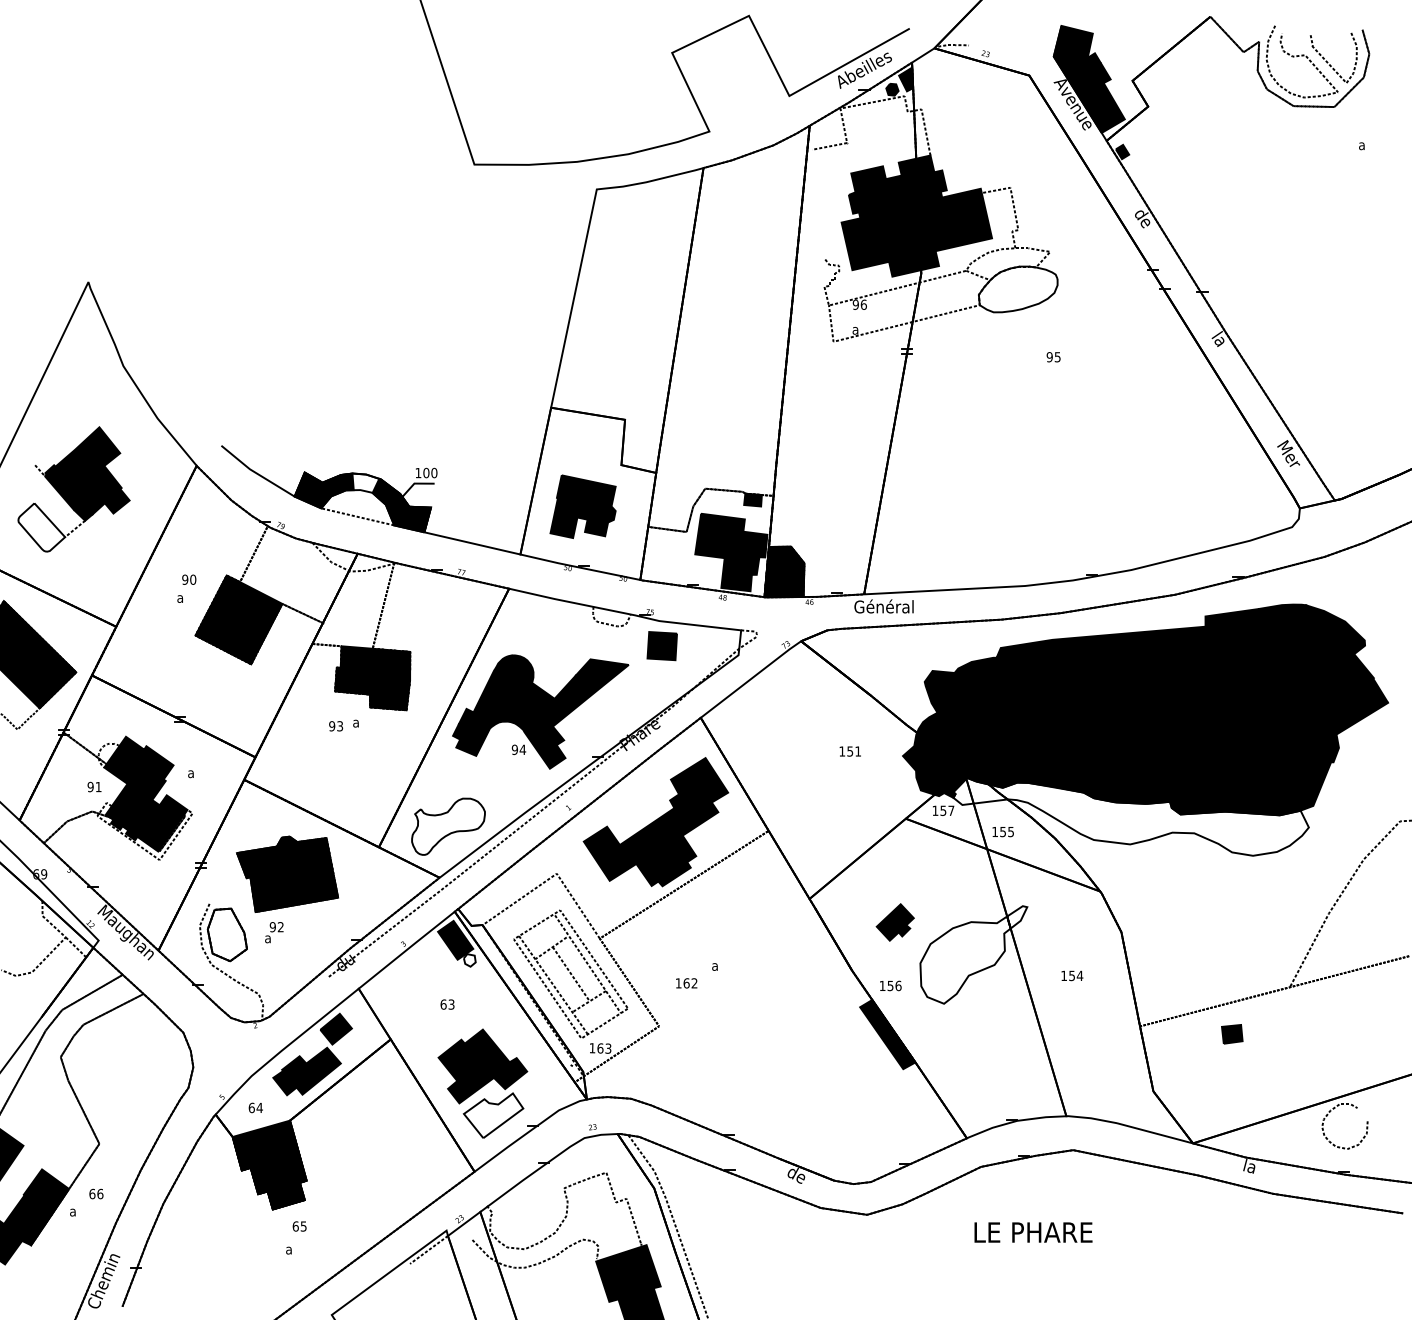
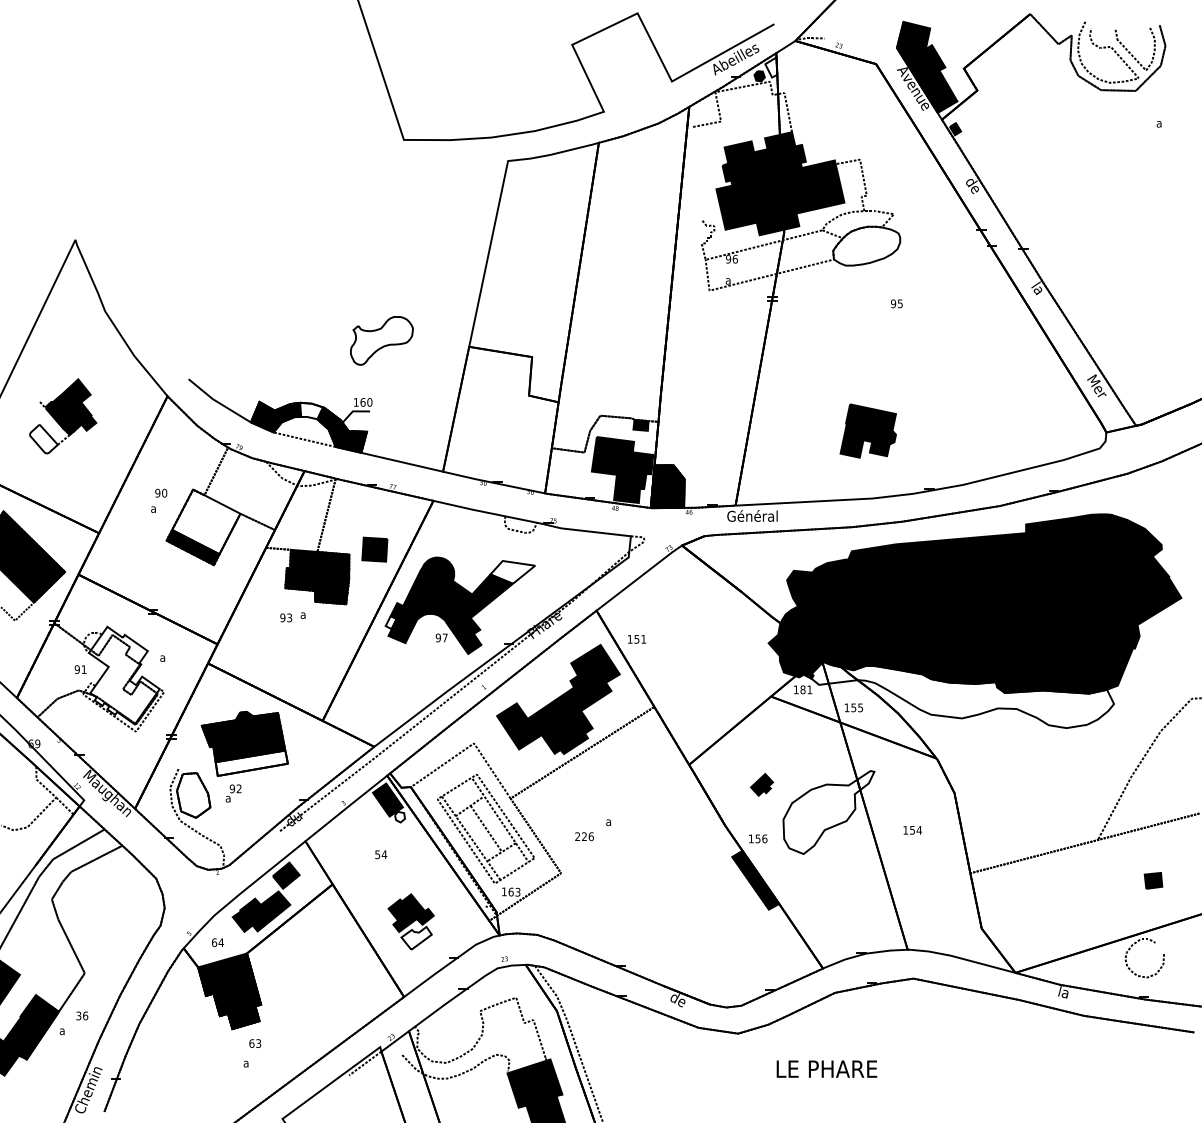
fill: (906, 79) -> (771, 67), removed
text: (426, 472) -> (363, 401), 100 -> 160
part: (73, 489) -> (62, 416), size x0.7
part: (582, 506) -> (867, 430), moved
fill: (242, 613) -> (206, 521), removed
part: (661, 646) -> (374, 550), moved
fill: (602, 672) -> (512, 572), removed
fill: (459, 731) -> (391, 622), removed
text: (522, 749) -> (444, 637), 94 -> 97
text: (849, 751) -> (636, 639), moved
fill: (145, 793) -> (124, 675), removed
text: (947, 810) -> (806, 689), 157 -> 181
part: (448, 826) -> (381, 340), moved
fill: (295, 897) -> (251, 763), removed
part: (894, 922) -> (761, 784), size x0.7
text: (686, 983) -> (584, 836), 162 -> 226
text: (447, 1004) -> (381, 854), 63 -> 54
part: (1232, 1034) -> (1153, 881), moved
part: (482, 1083) -> (410, 921), size x0.6
text: (92, 1193) -> (78, 1015), 66 -> 36
text: (303, 1225) -> (258, 1042), 65 -> 63
text: (1033, 1232) -> (826, 1069), moved

